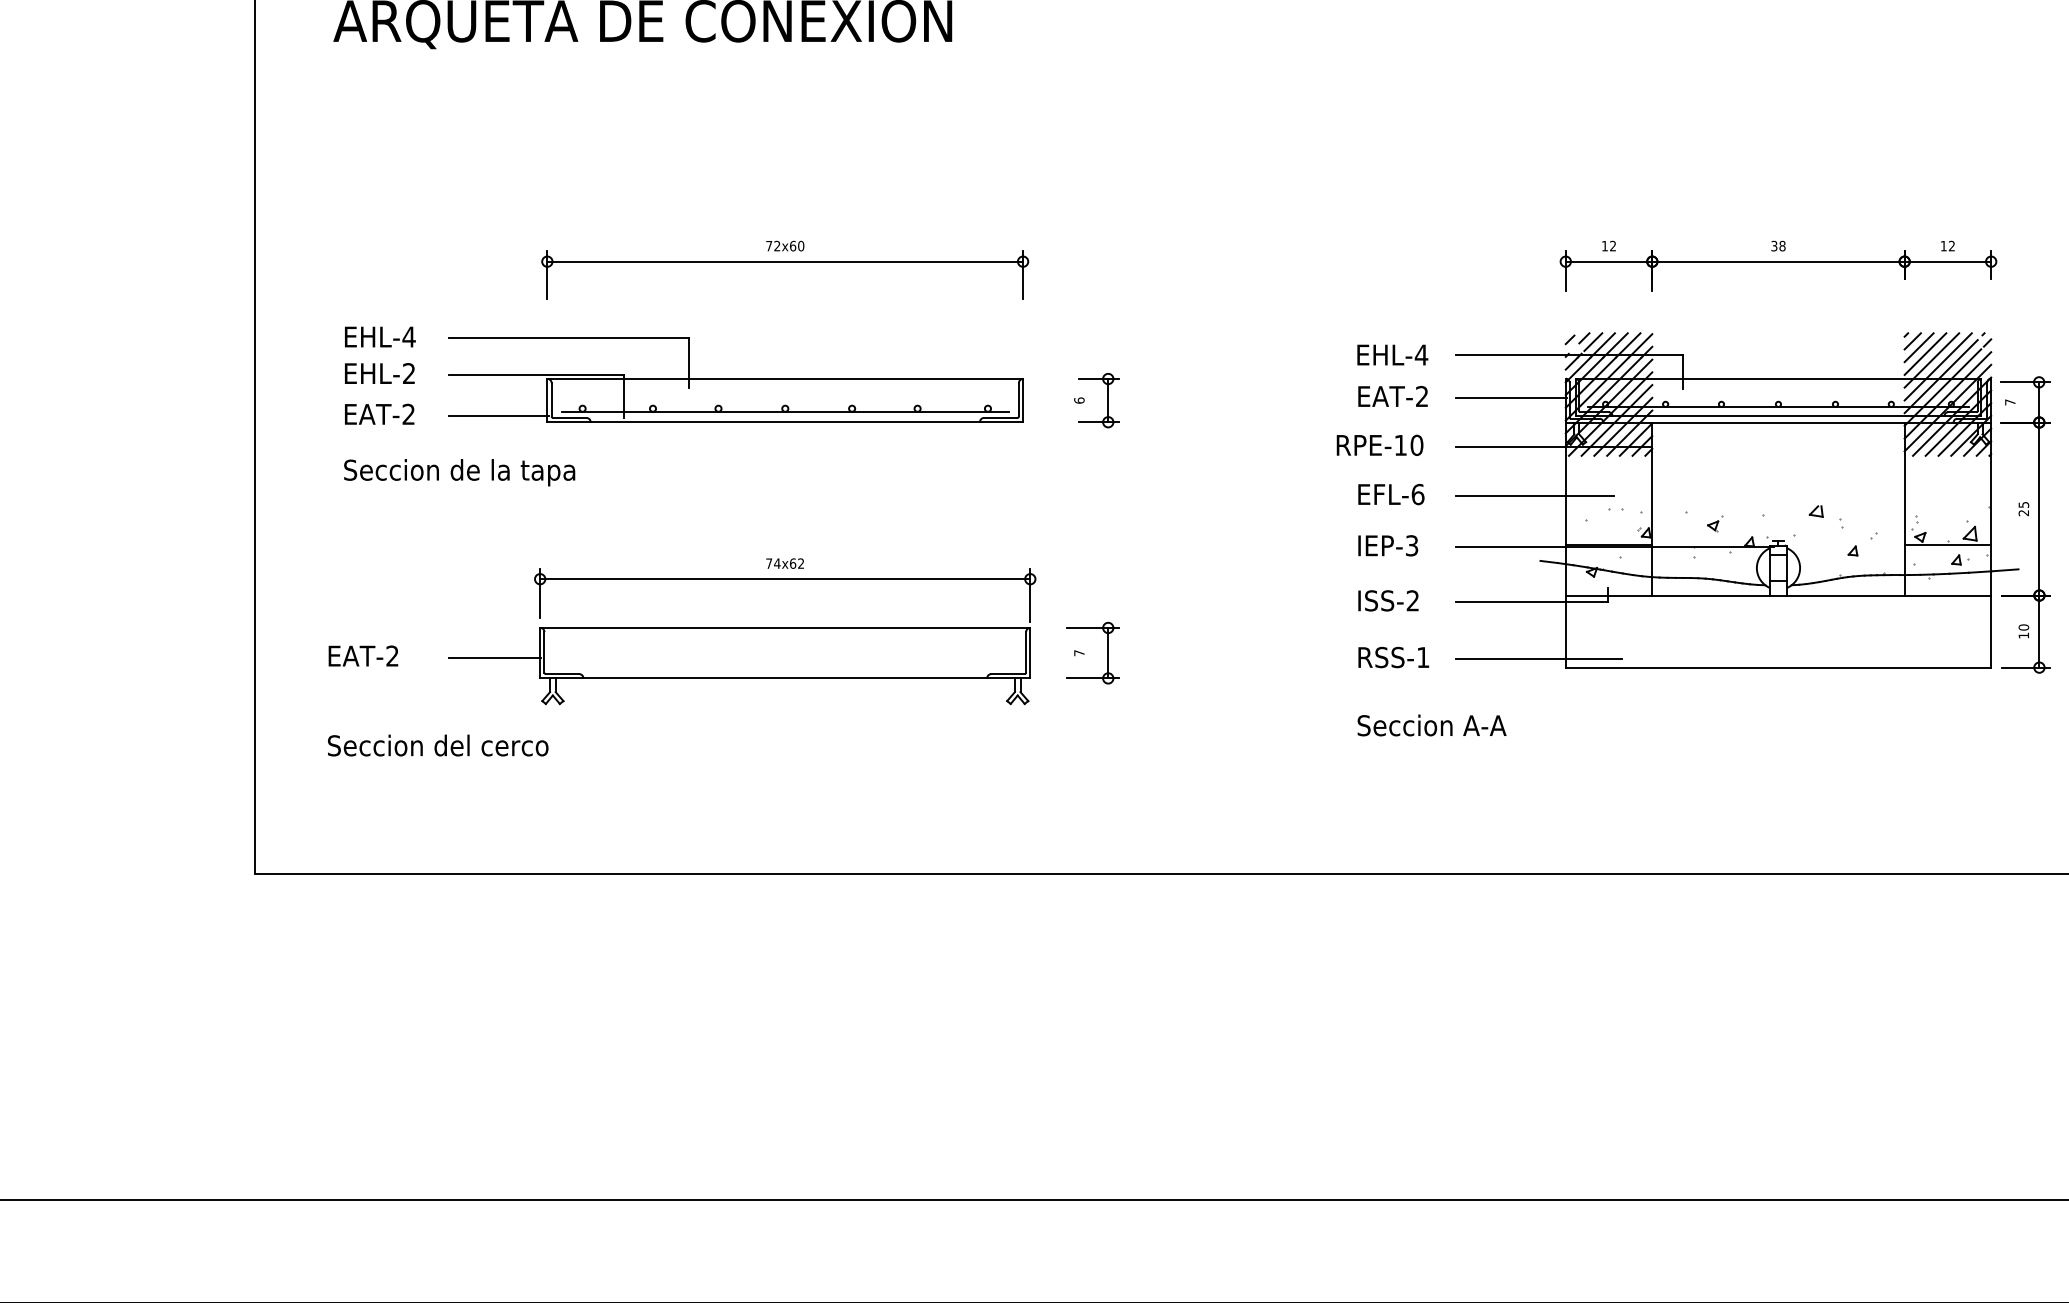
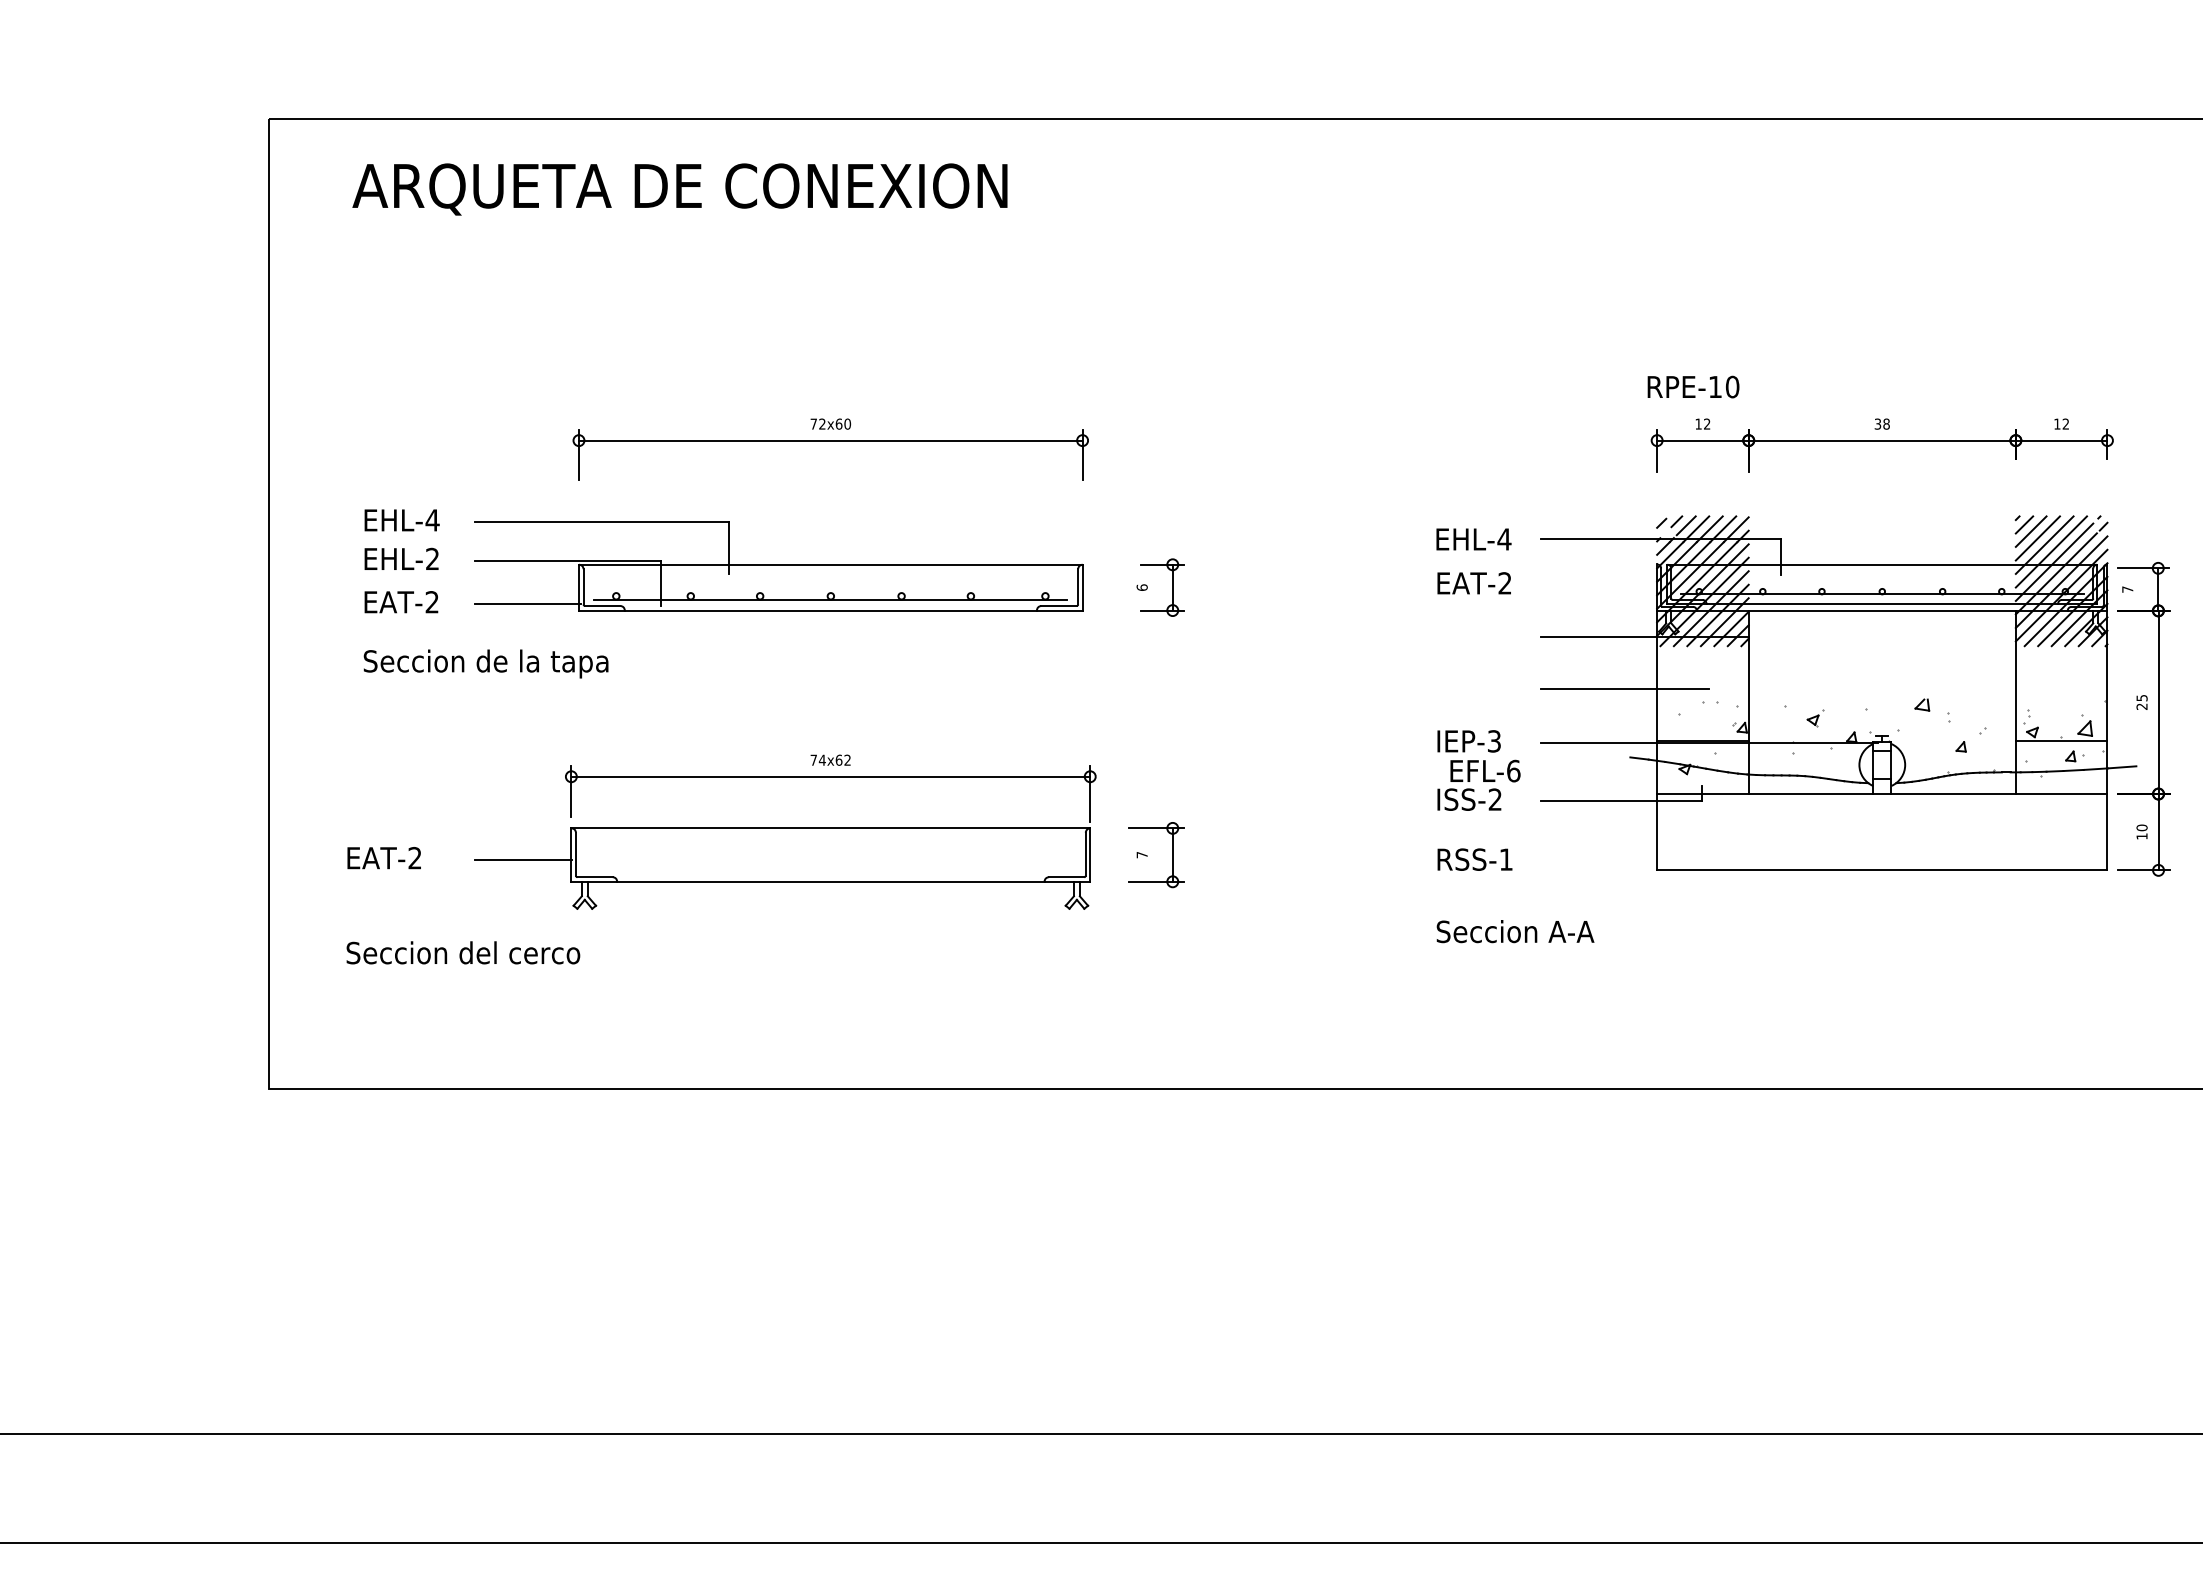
line: (1511, 398) -> (1599, 585), removed
text: (1380, 444) -> (1693, 386), moved
text: (1391, 493) -> (1485, 770), moved
line: (1538, 659) -> (1628, 861), removed

